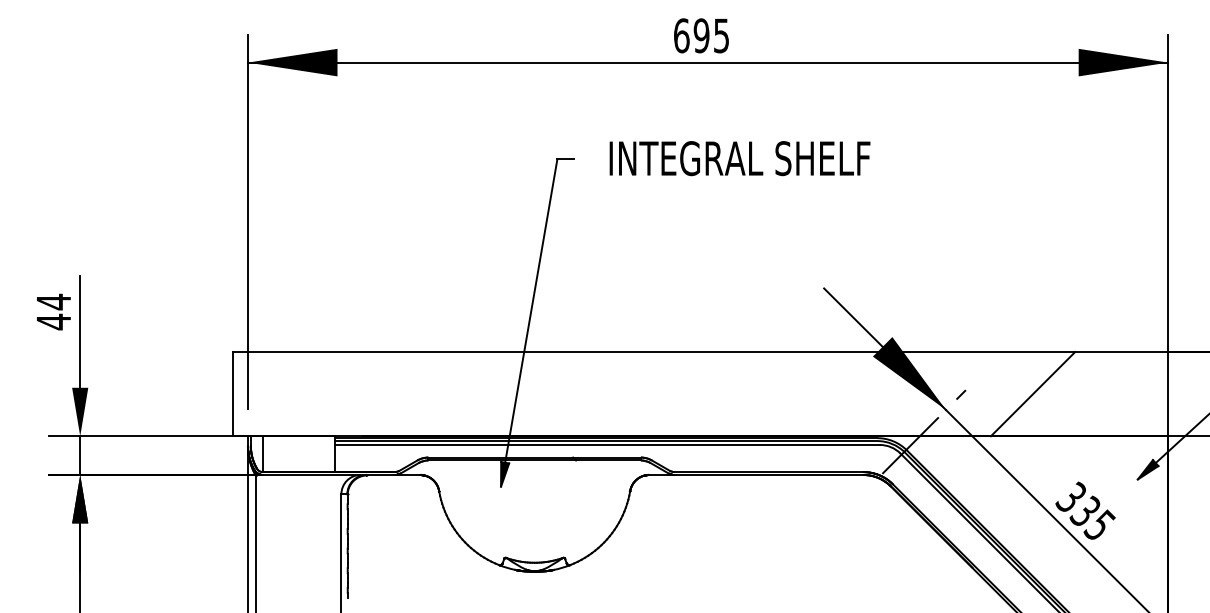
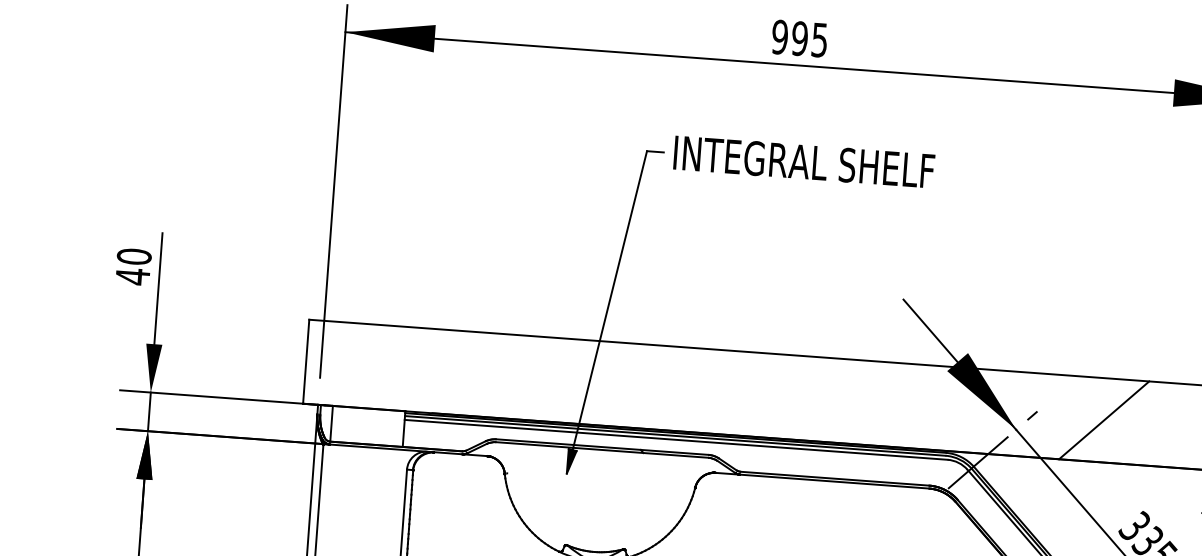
text: (681, 35) -> (779, 36), 695 -> 995
text: (739, 158) -> (803, 161), moved
text: (53, 301) -> (134, 256), 44 -> 40

